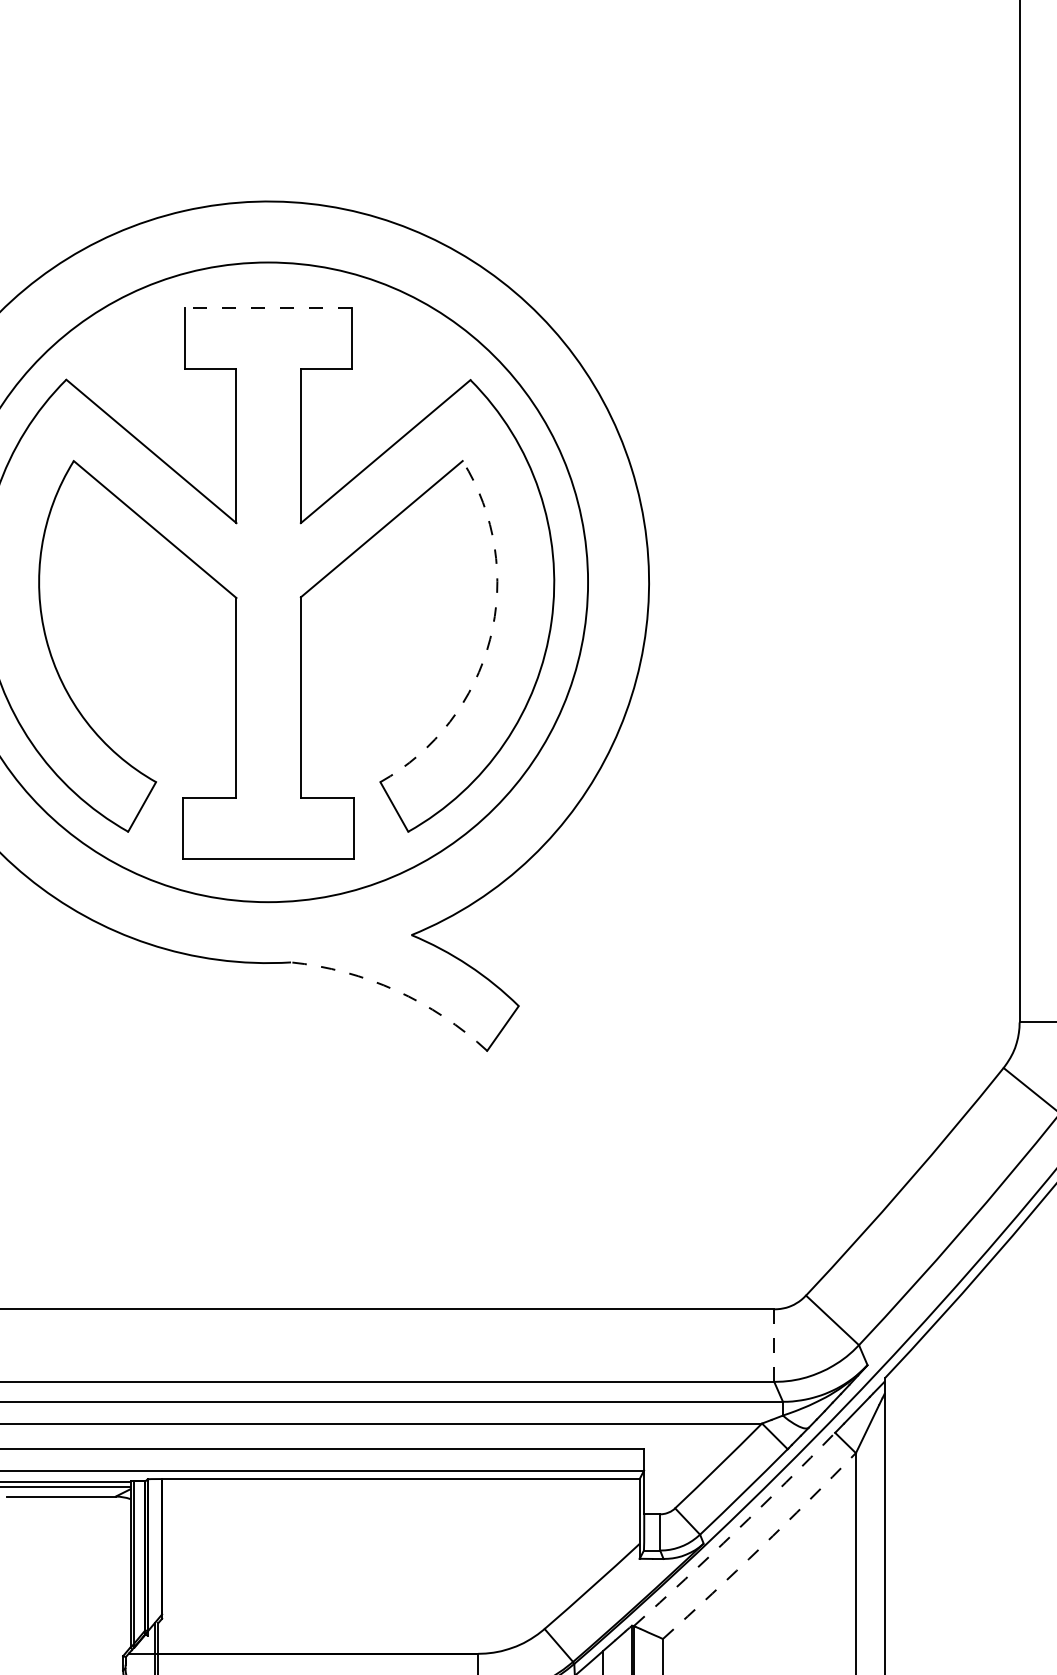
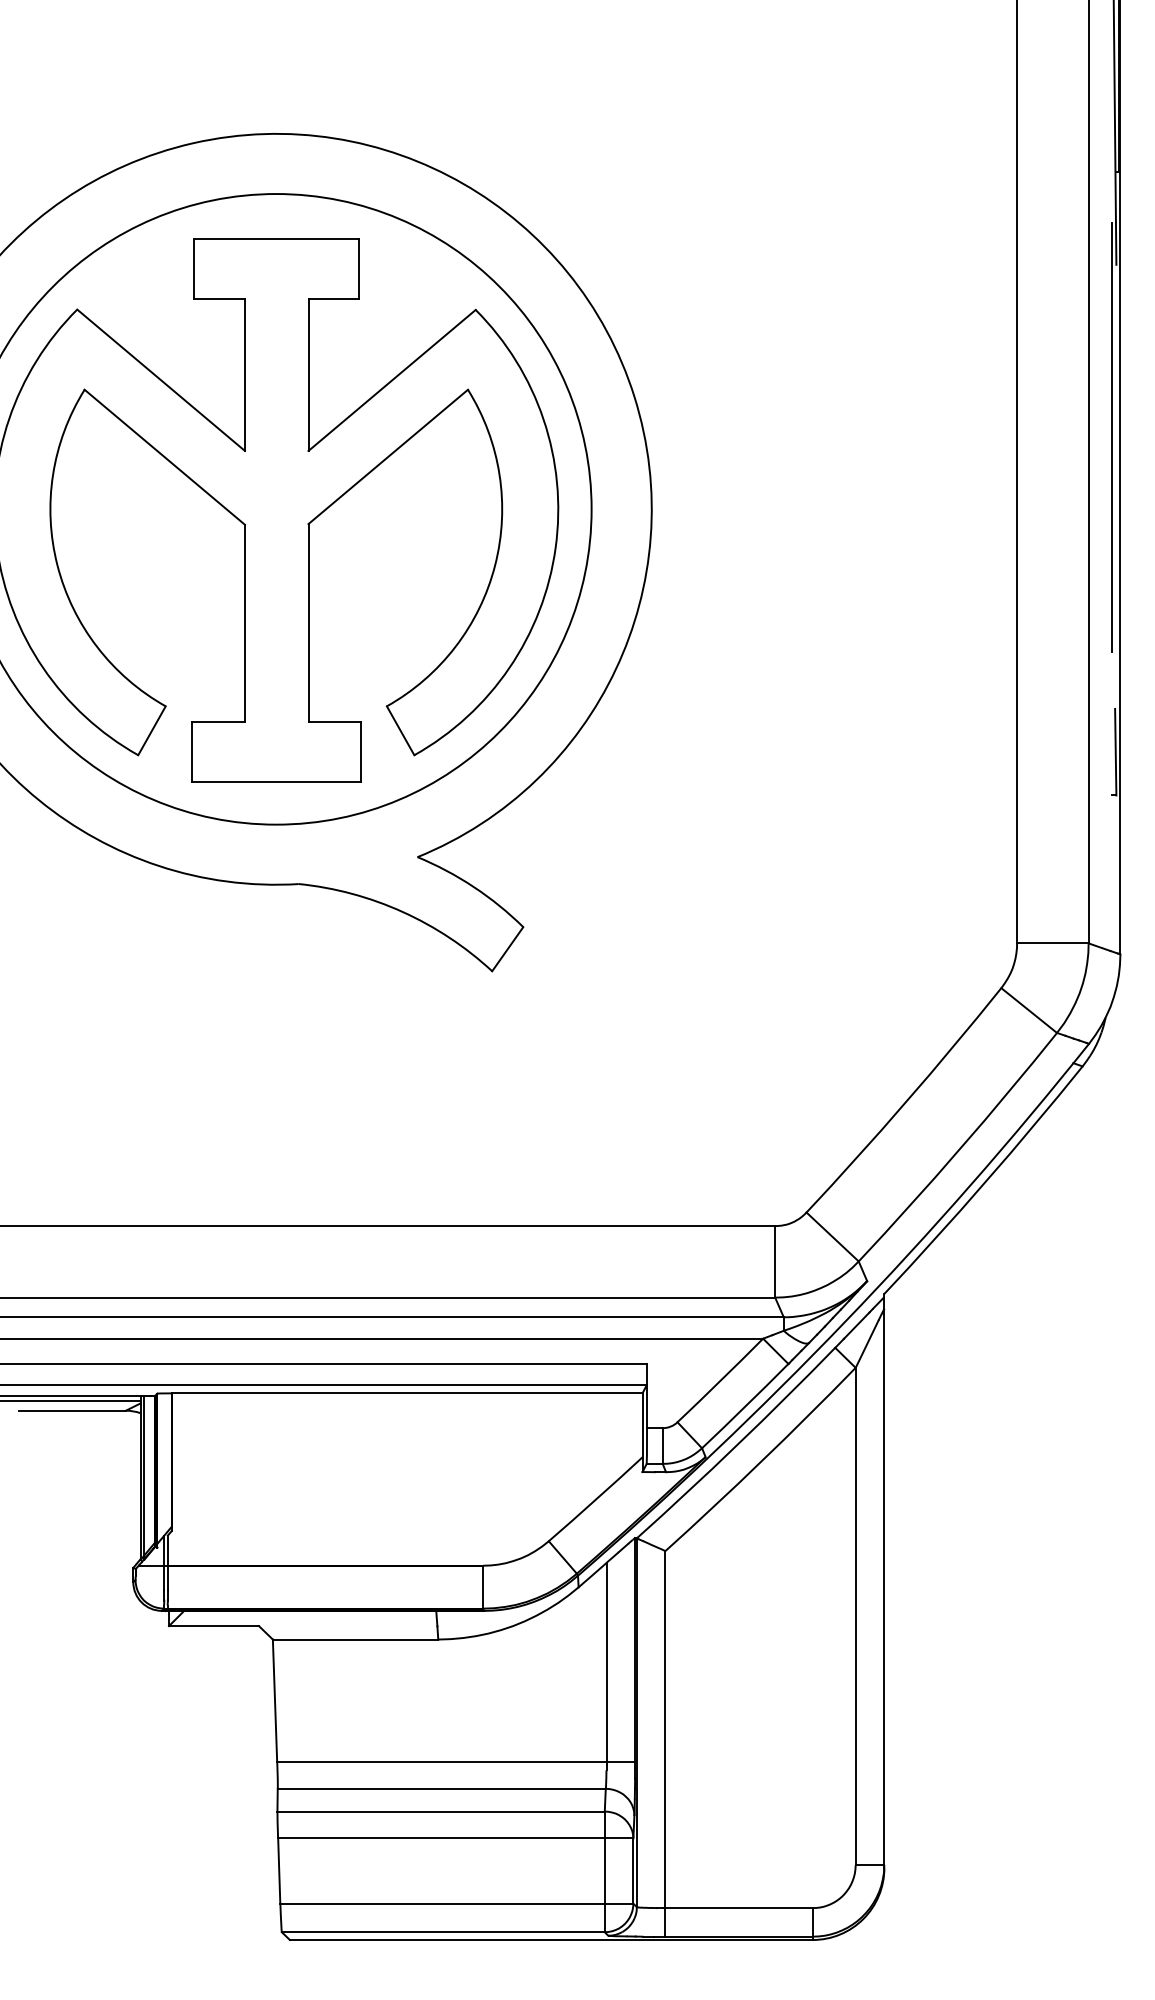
line: (268, 307) -> (276, 238), dashed -> solid
arc: (490, 639) -> (495, 565), dashed -> solid
arc: (396, 990) -> (402, 911), dashed -> solid
line: (774, 1345) -> (775, 1261), dashed -> solid
arc: (736, 1530) -> (737, 1444), dashed -> solid
arc: (761, 1547) -> (762, 1460), dashed -> solid

